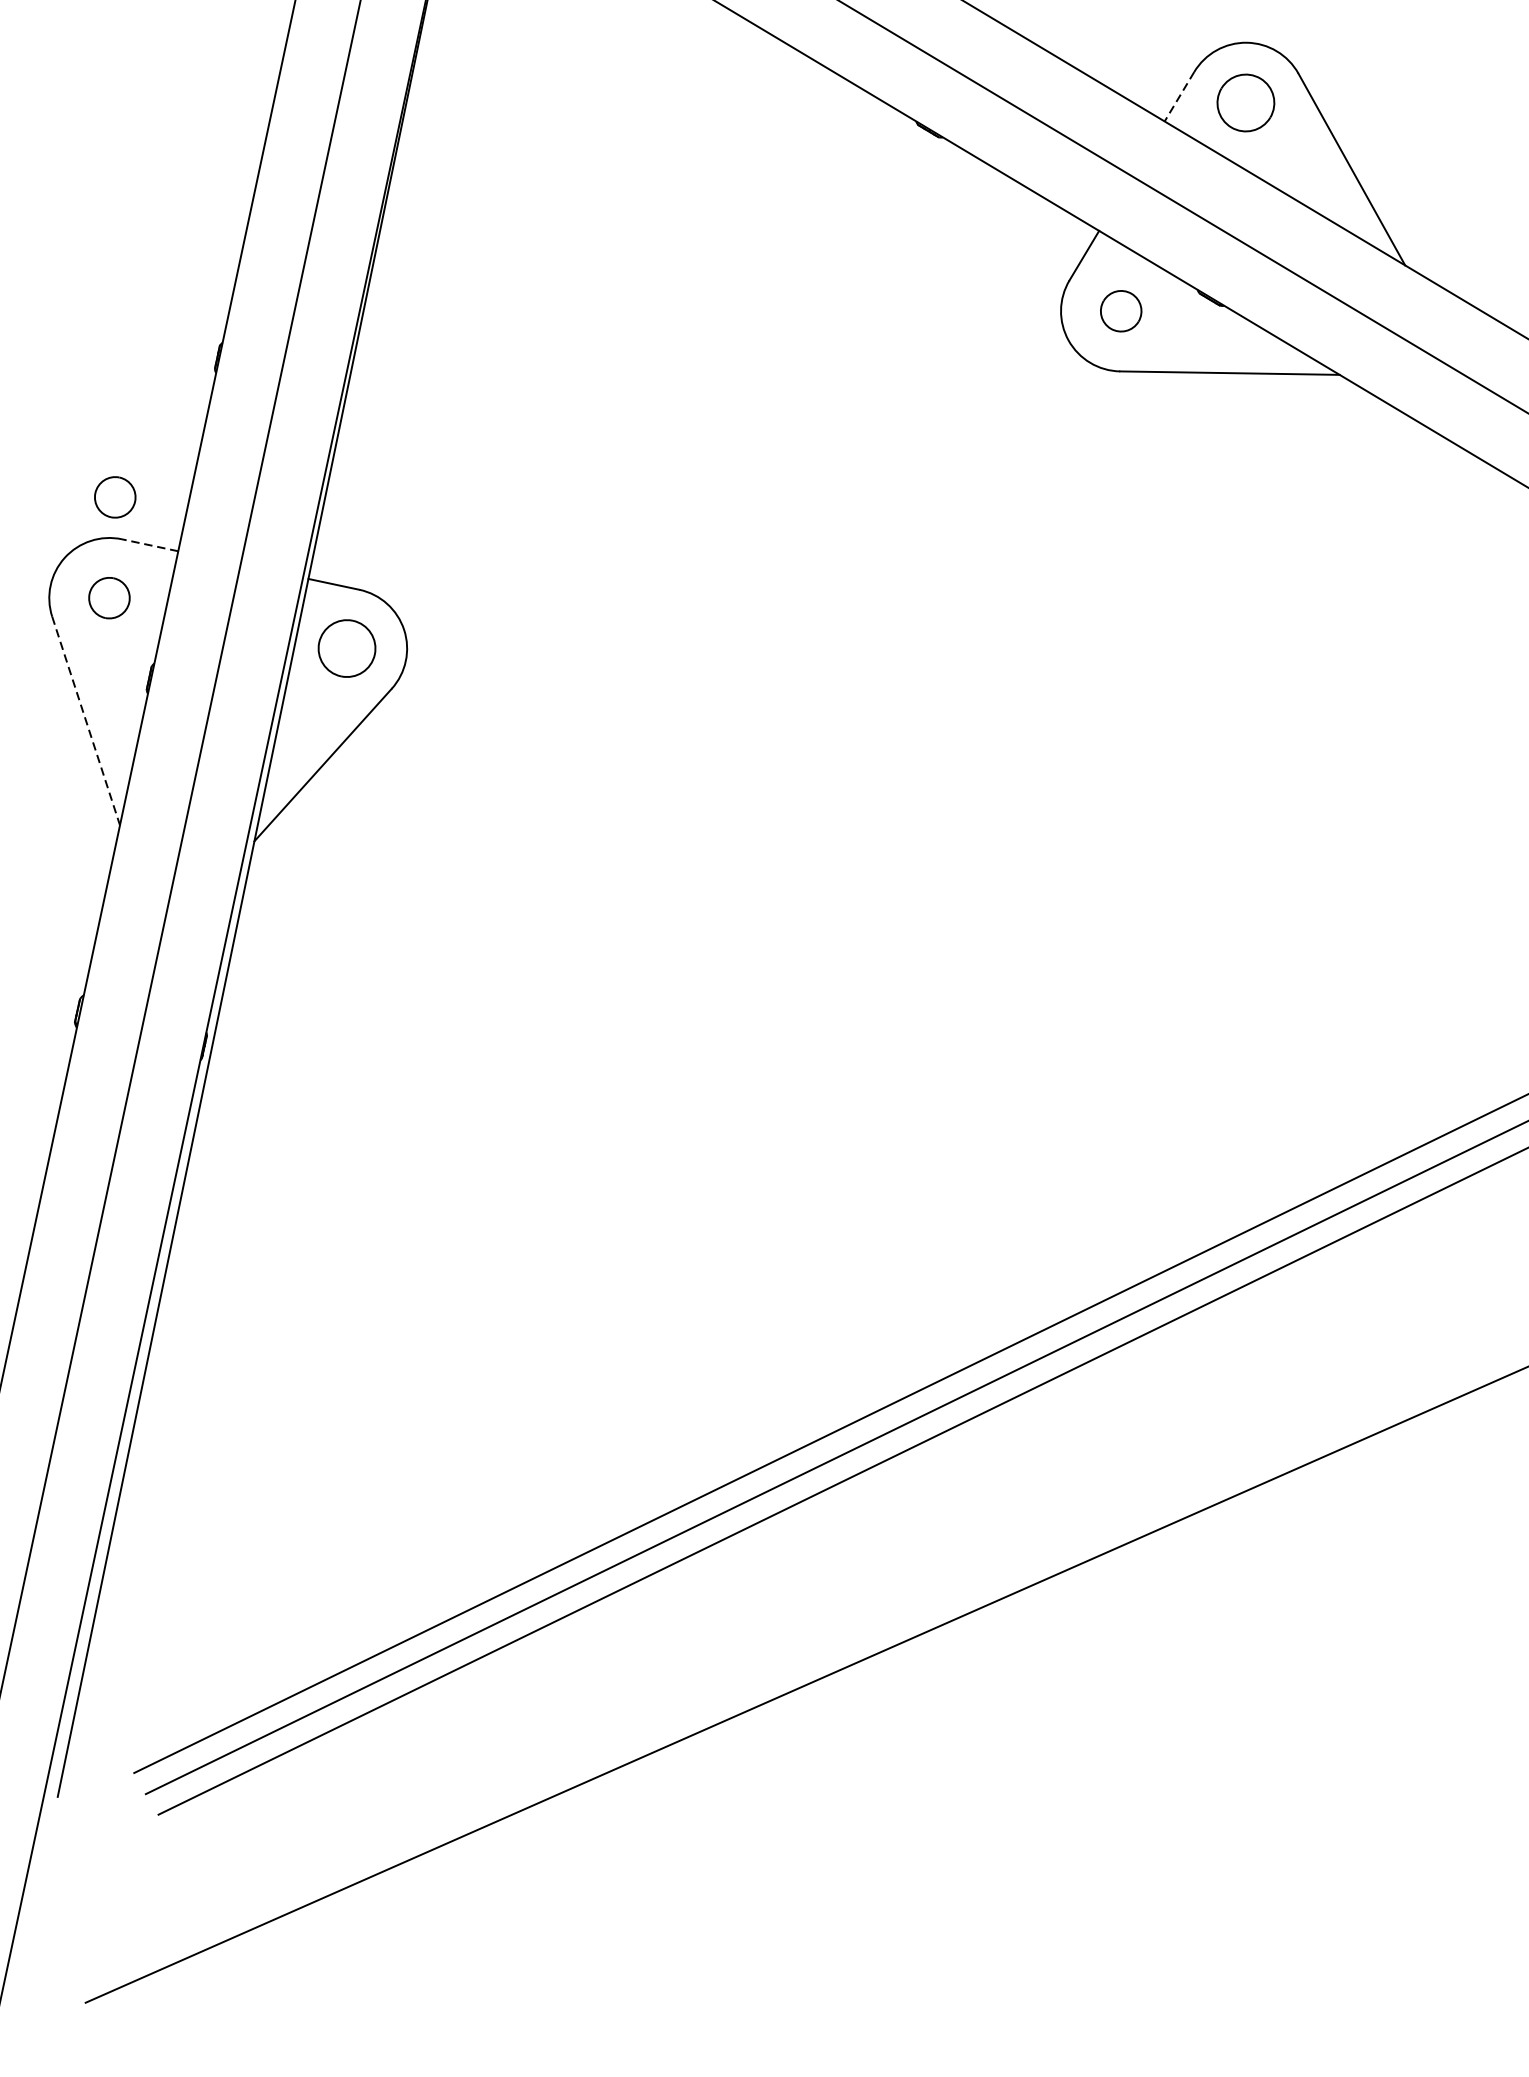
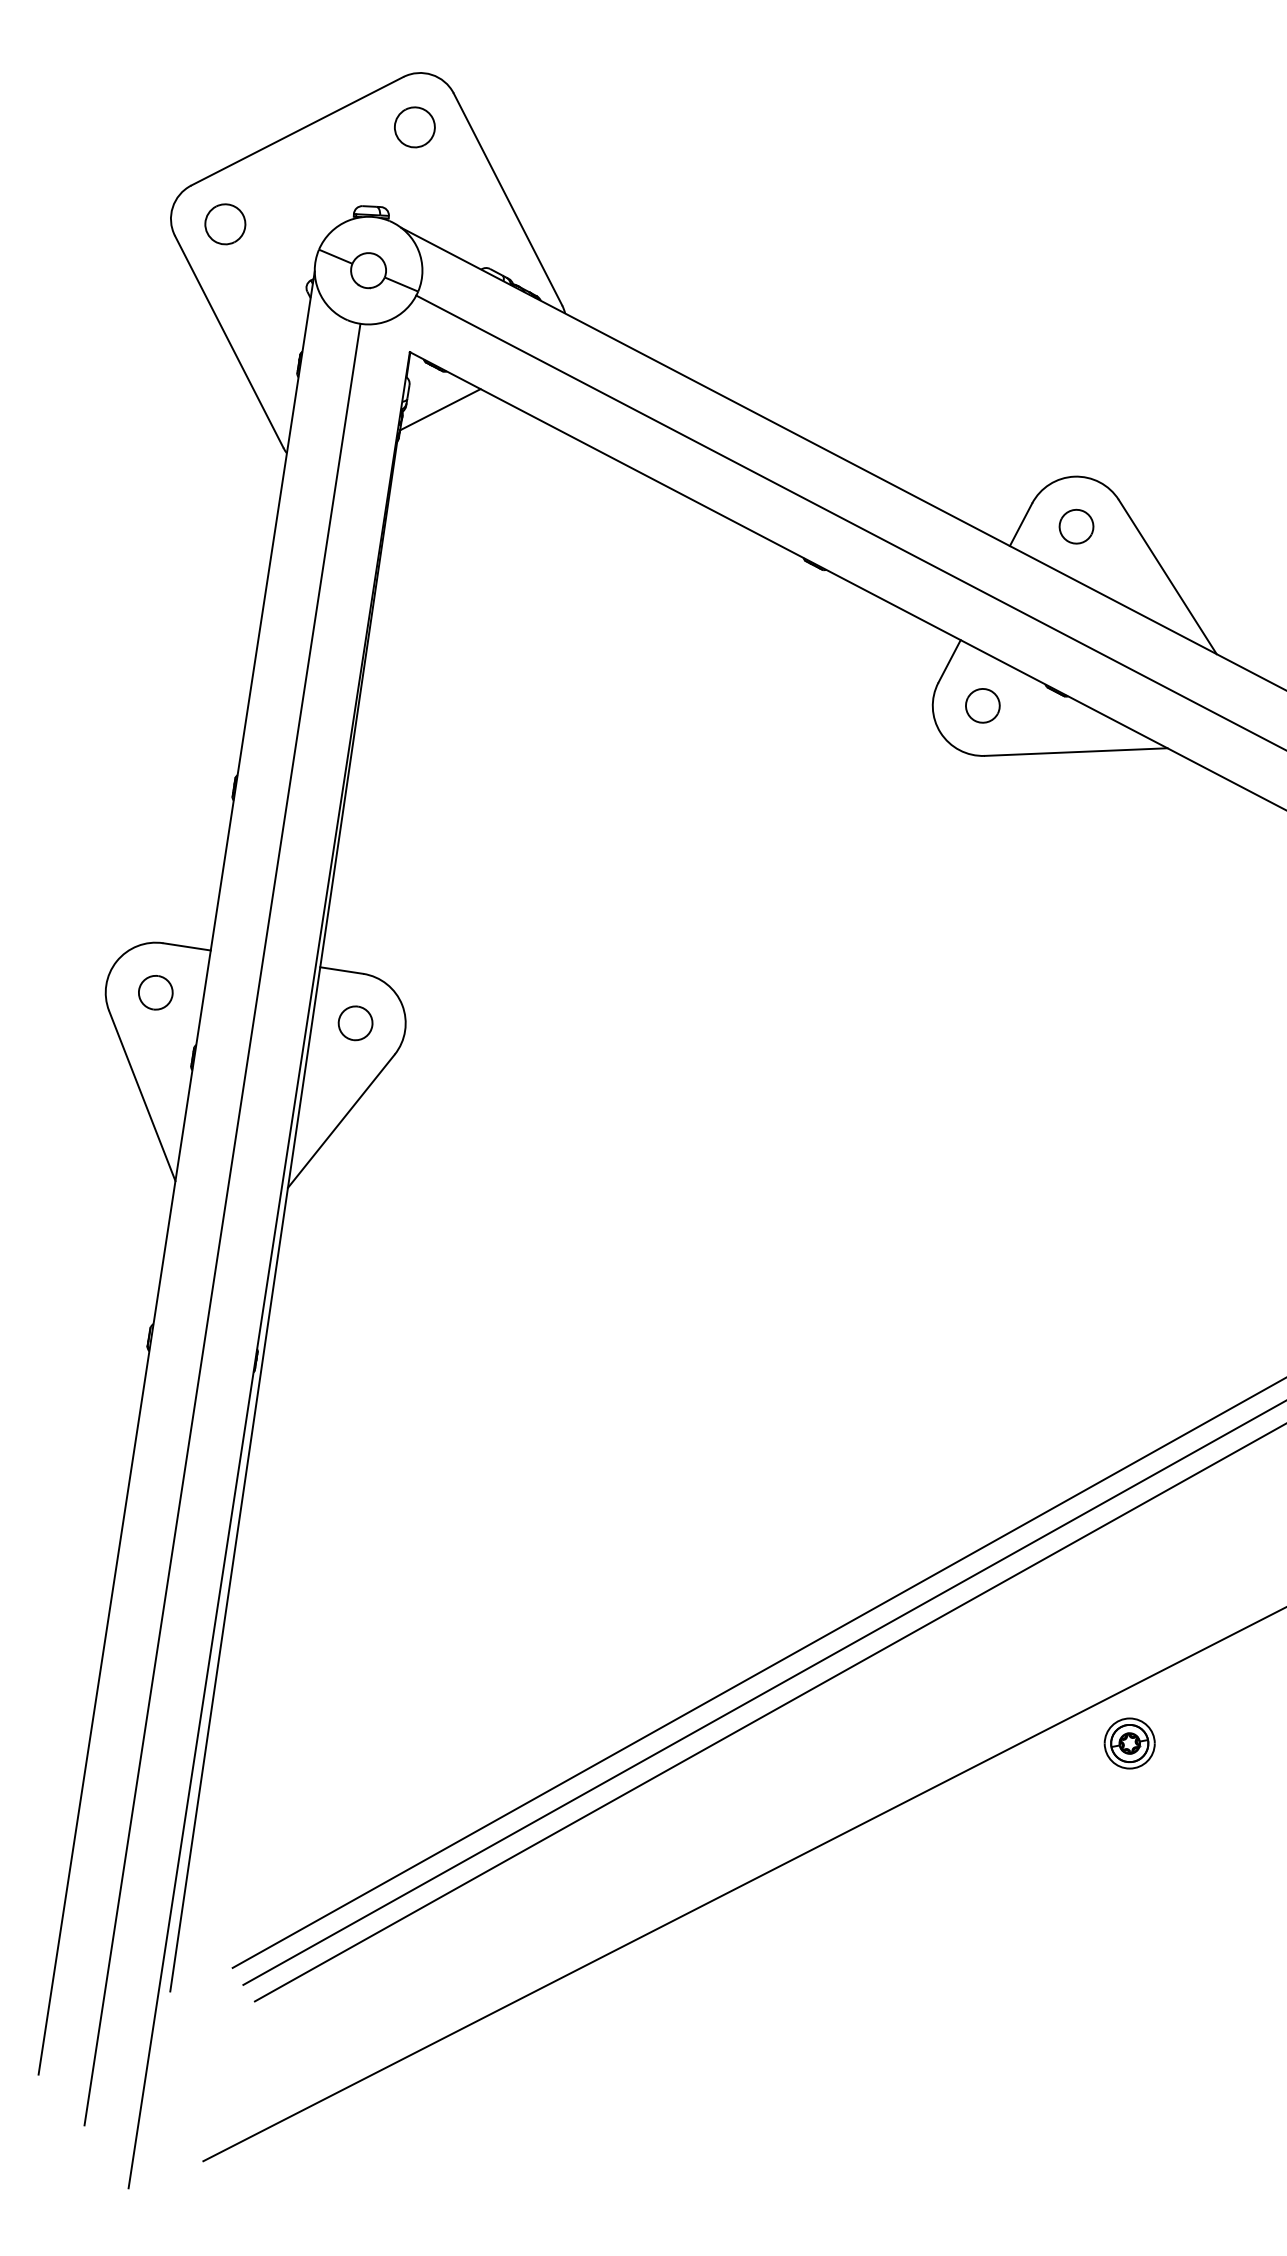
line: (1180, 96) -> (1021, 524), dashed -> solid
part: (1245, 102) -> (1076, 526), size x0.71
part: (114, 497) -> (155, 908), removed
line: (150, 544) -> (187, 946), dashed -> solid
part: (346, 648) -> (355, 1023), size x0.71
line: (86, 721) -> (142, 1096), dashed -> solid
part: (1225, 1565) -> (1129, 1743), added

